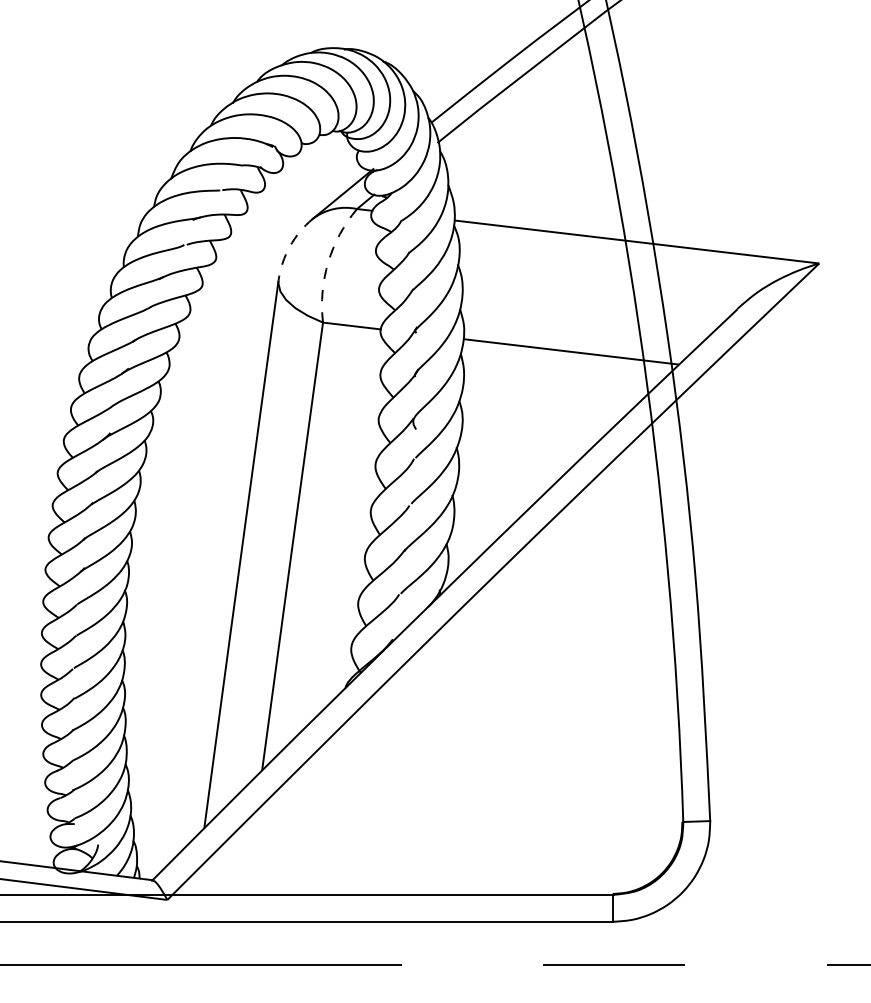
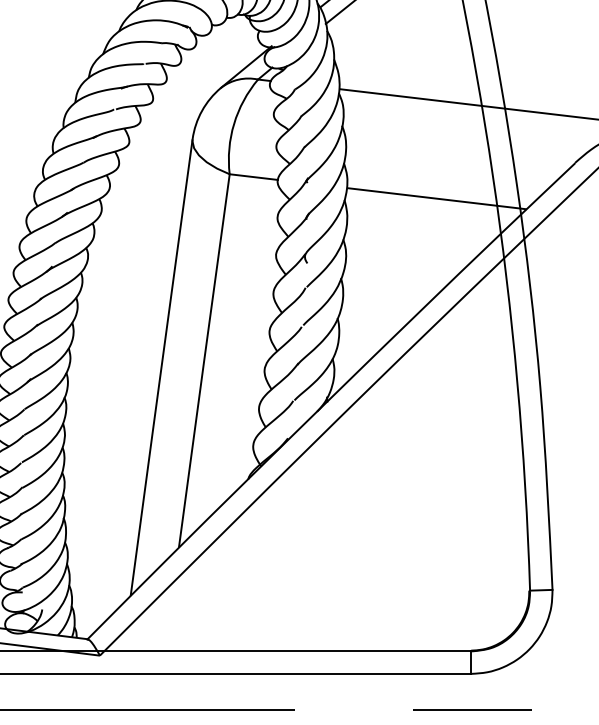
arc: (289, 246) -> (201, 110), dashed -> solid
arc: (328, 262) -> (234, 124), dashed -> solid

